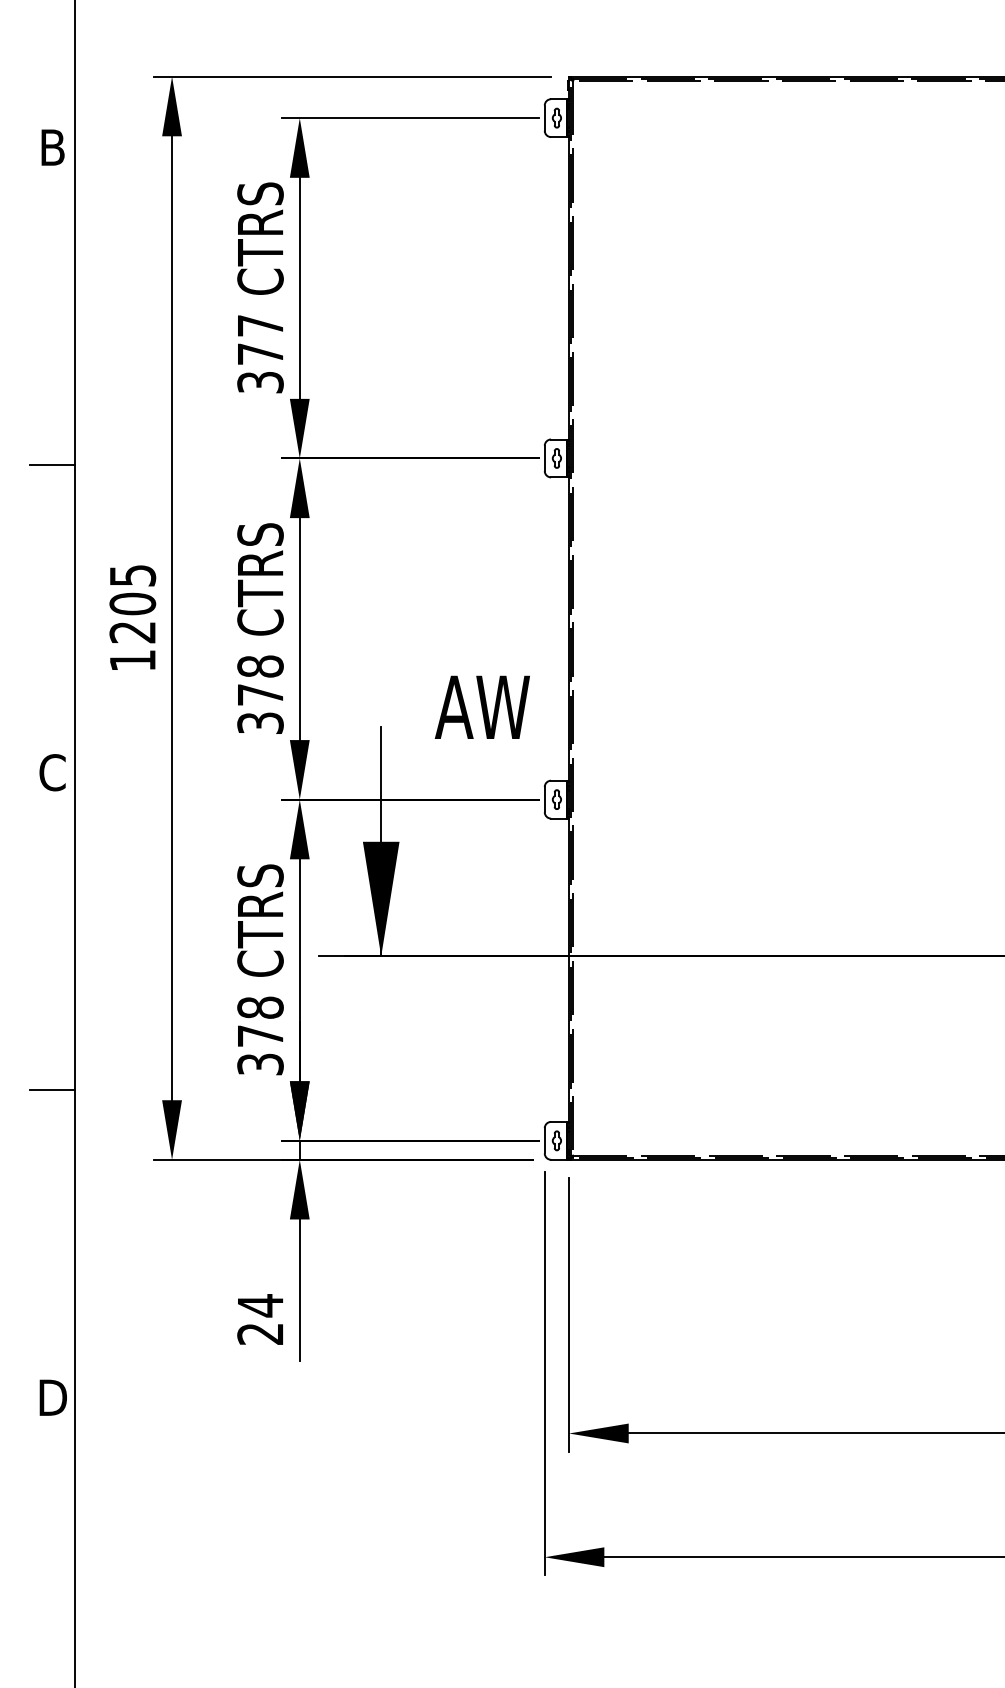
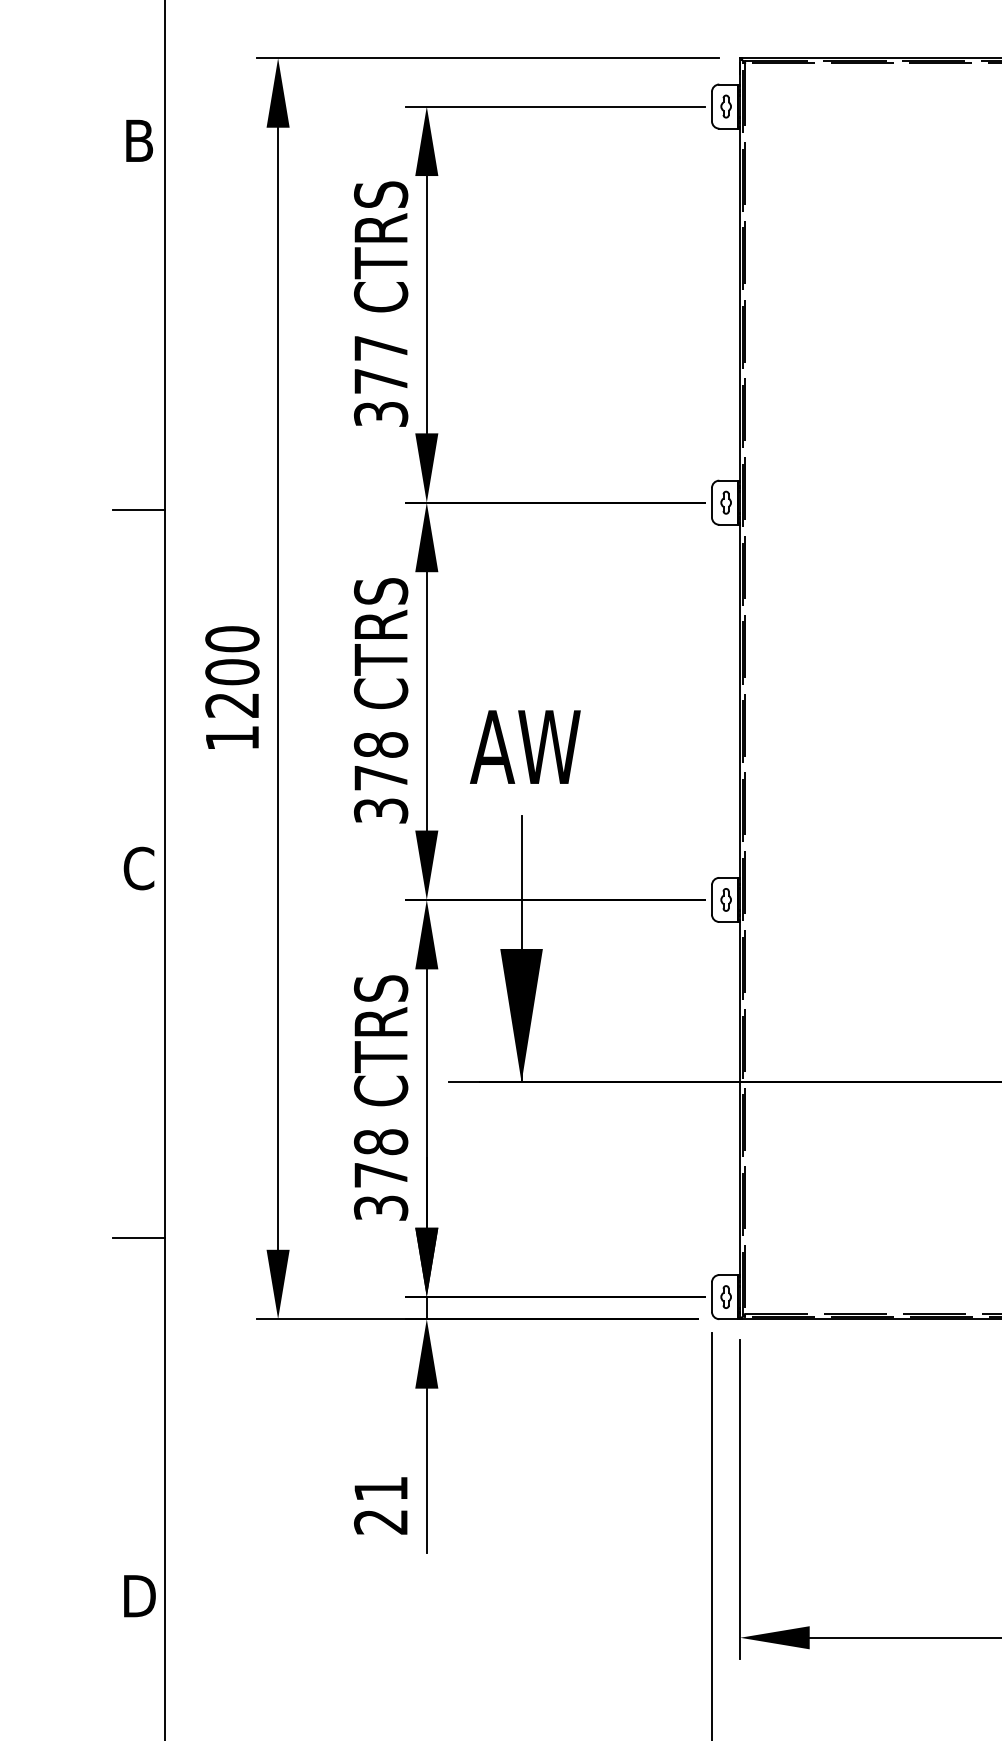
text: (132, 575) -> (232, 638), 1205 -> 1200
text: (481, 706) -> (524, 746), moved
text: (260, 1305) -> (381, 1488), 24 -> 21

